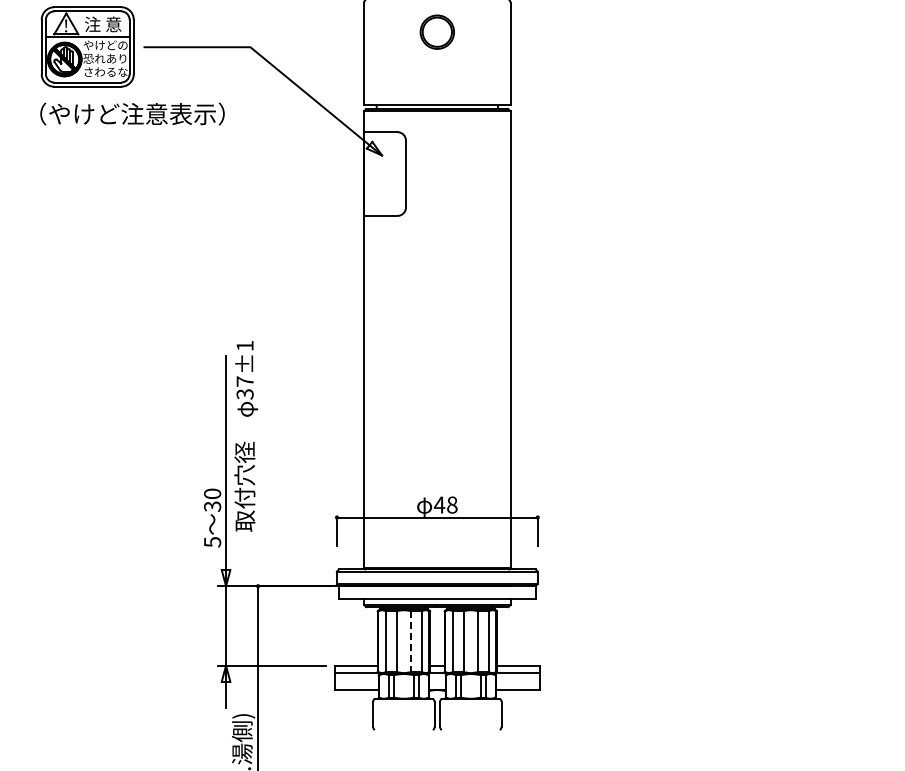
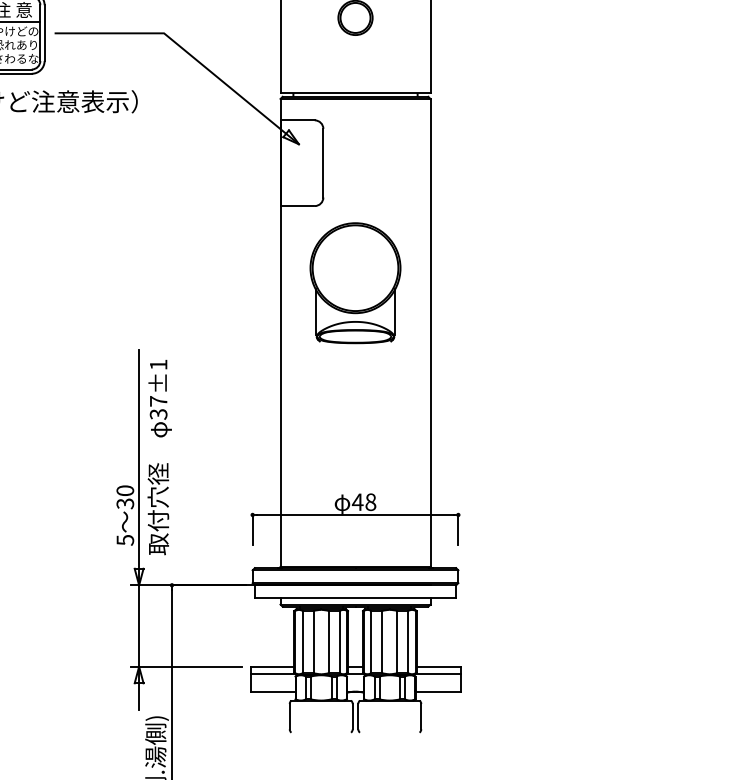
part: (437, 290) -> (355, 282), added
text: (246, 436) -> (160, 457), moved
line: (411, 642) -> (329, 642), dashed -> solid

